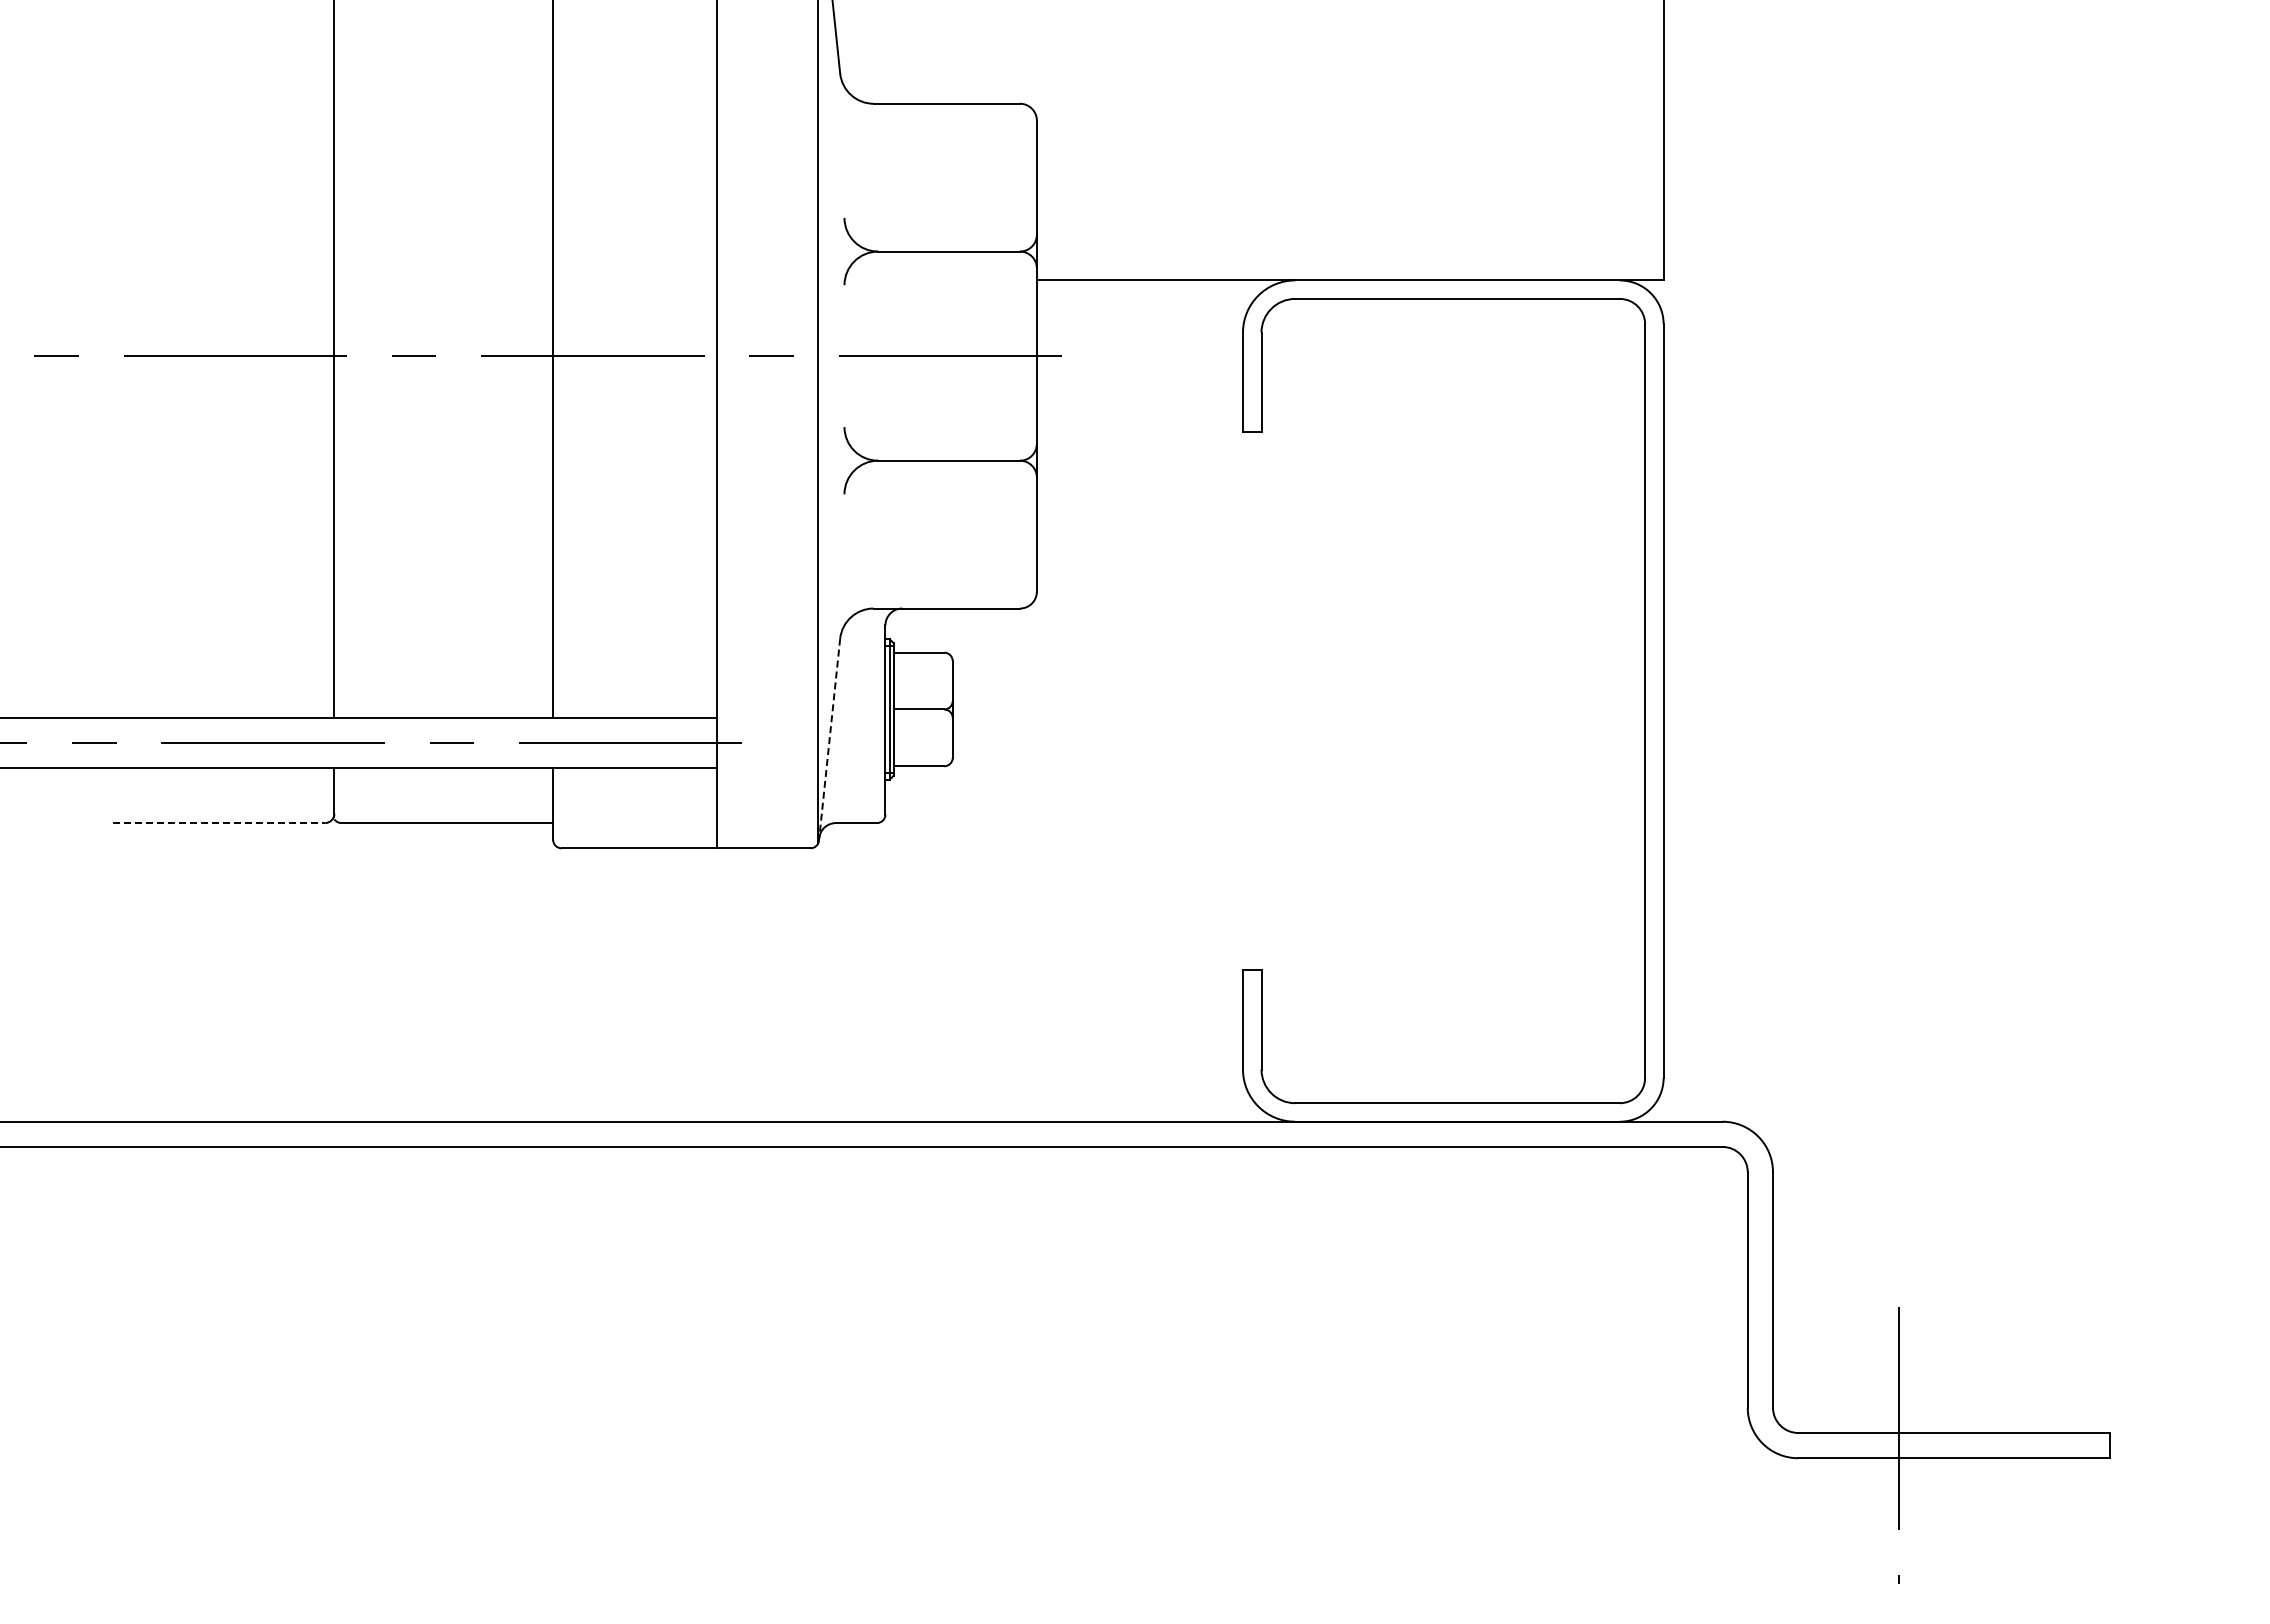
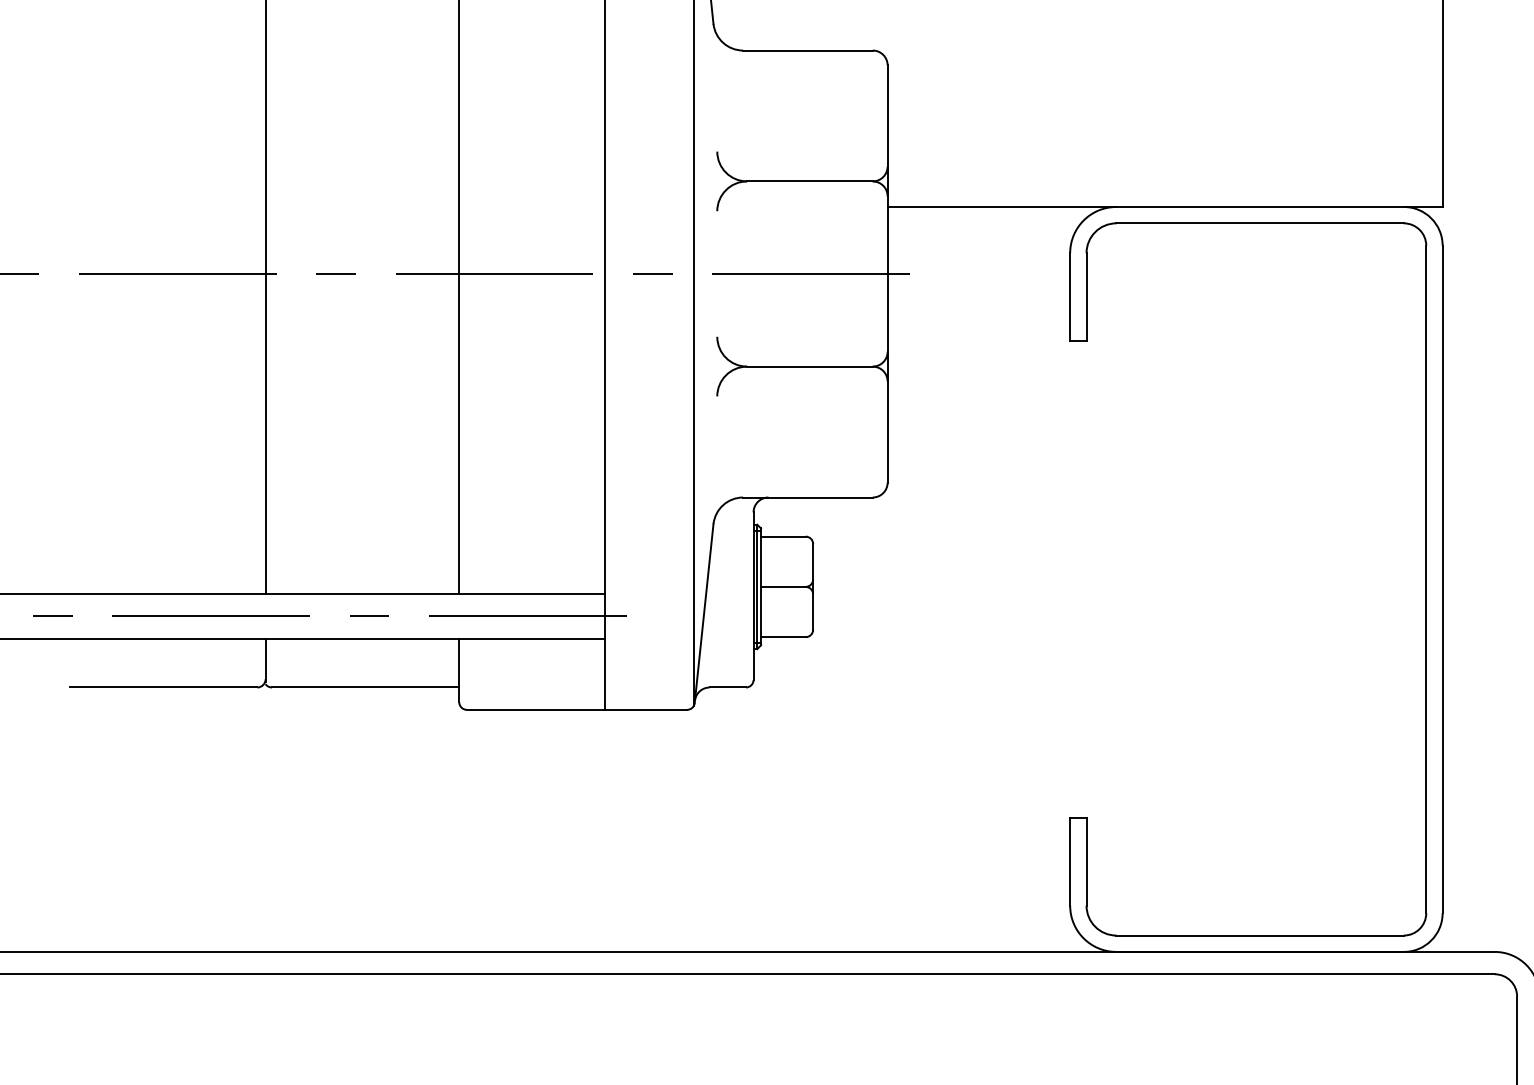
line: (829, 739) -> (704, 613), dashed -> solid
line: (219, 823) -> (163, 687), dashed -> solid

